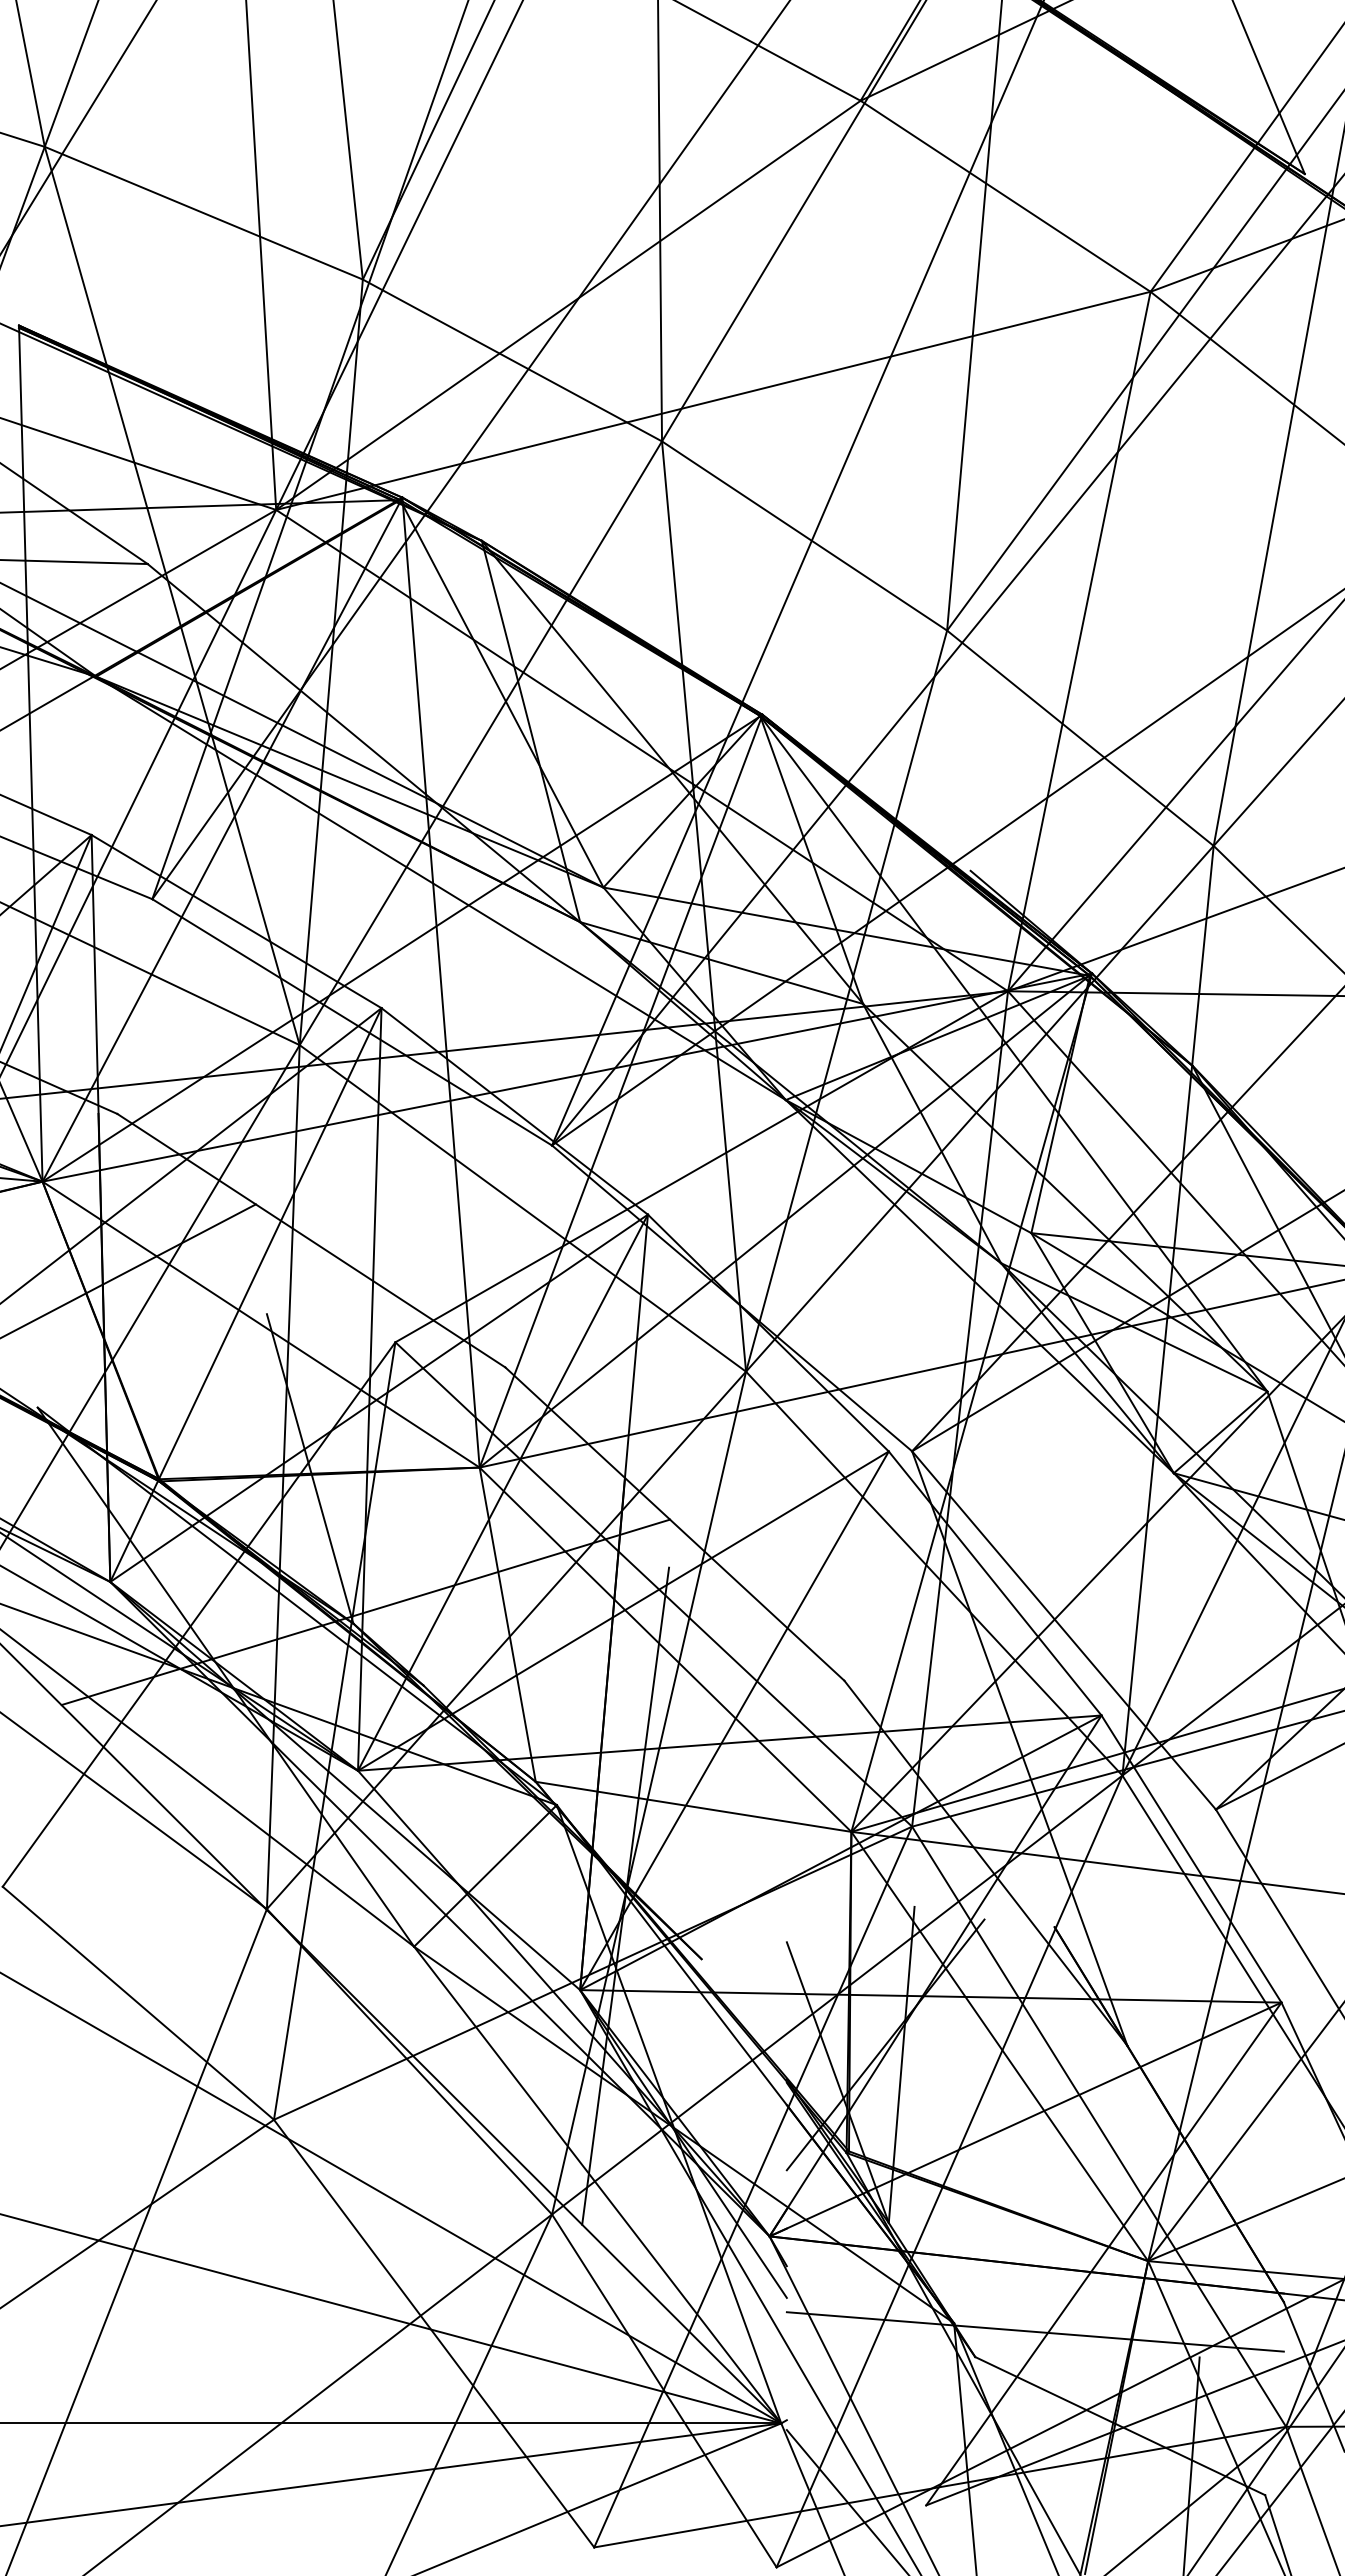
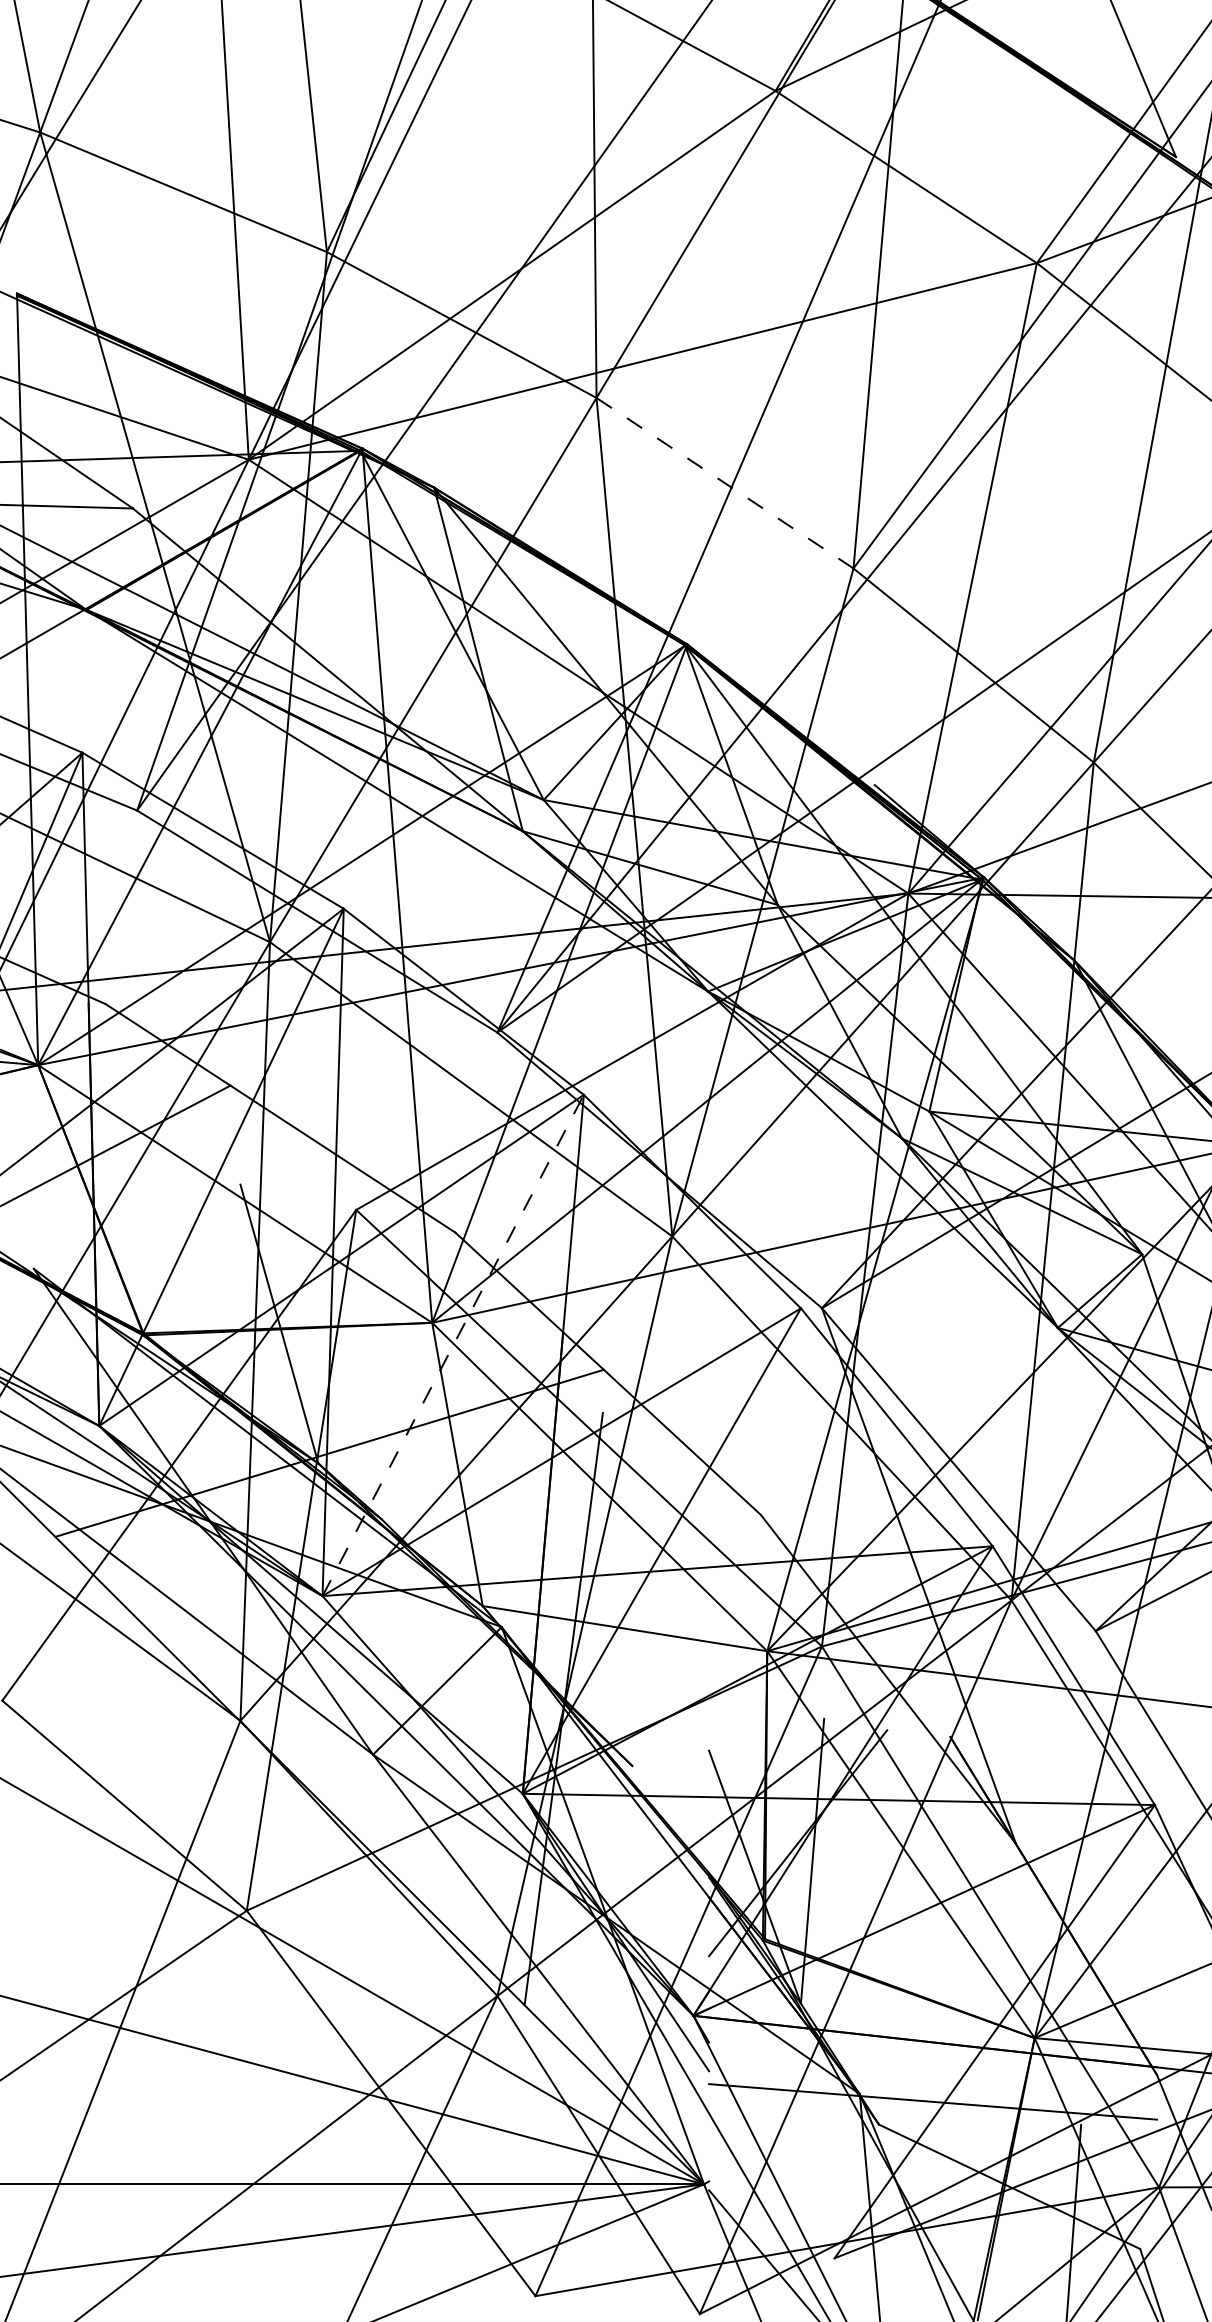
line: (804, 535) -> (724, 482), solid -> dashed
line: (502, 1492) -> (452, 1345), solid -> dashed

